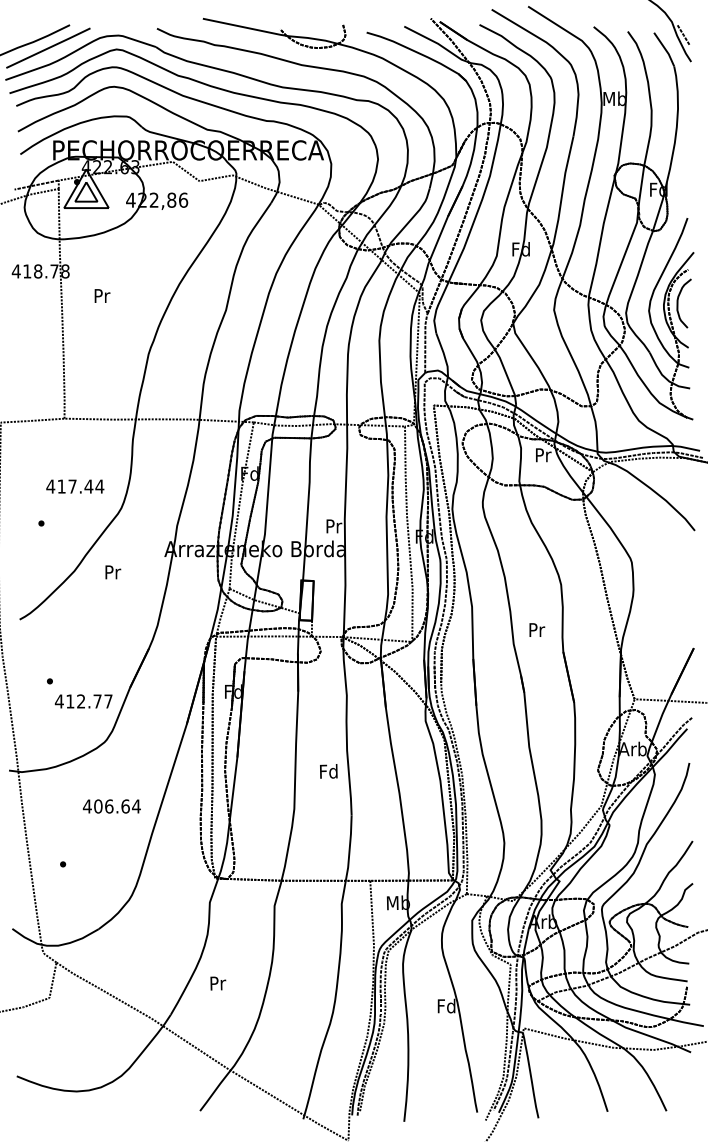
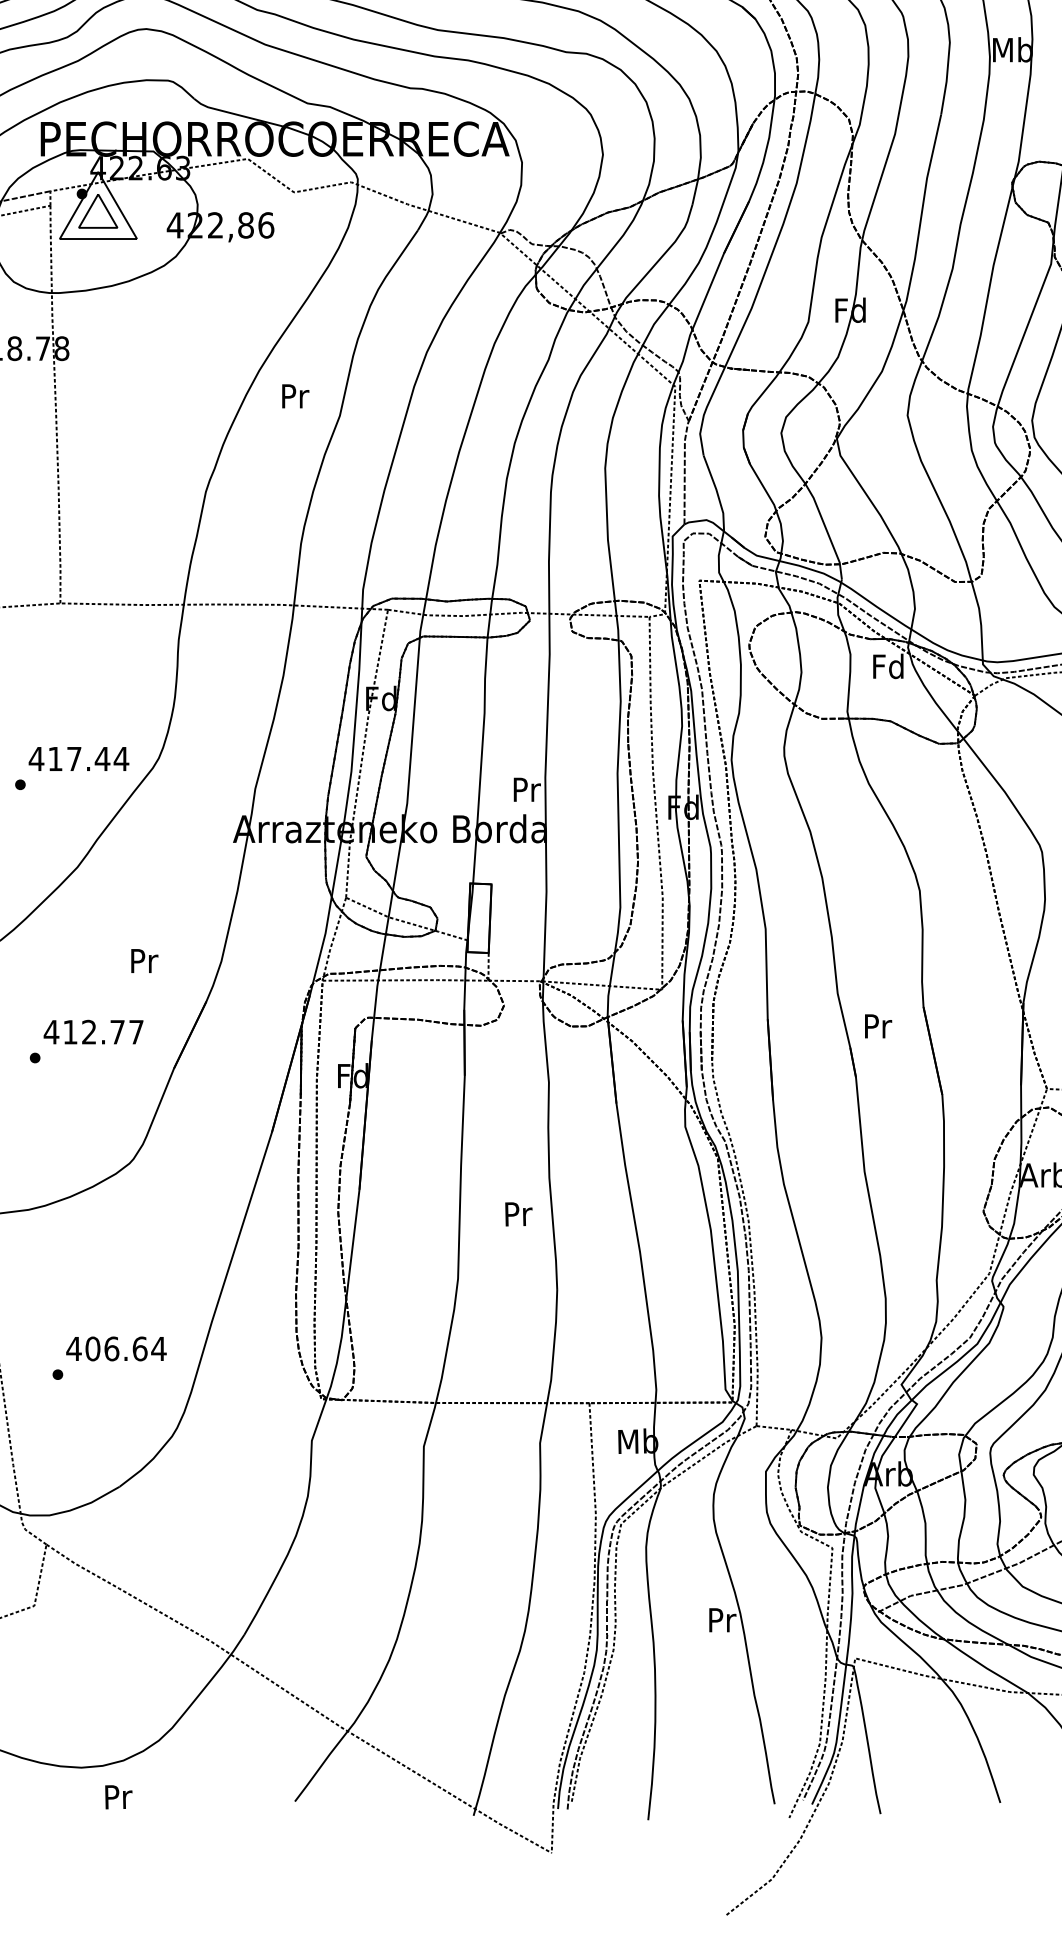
text: (102, 295) -> (295, 395), moved
text: (542, 454) -> (887, 665), Pr -> Fd
text: (75, 486) -> (79, 758), moved
text: (113, 572) -> (145, 961), moved
text: (537, 629) -> (878, 1025), moved
text: (83, 701) -> (93, 1032), moved
text: (328, 771) -> (517, 1213), Fd -> Pr
text: (111, 806) -> (115, 1348), moved
text: (218, 983) -> (119, 1797), moved
text: (446, 1005) -> (721, 1618), Fd -> Pr

